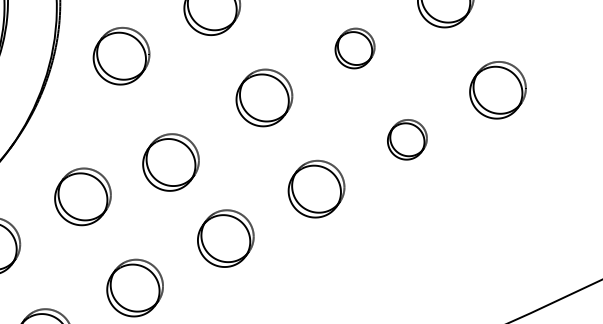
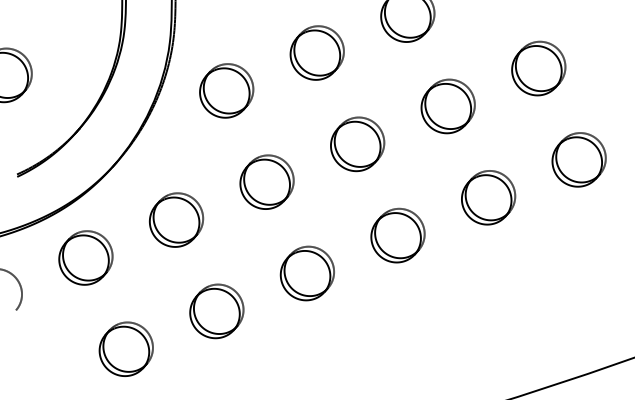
part: (354, 48) -> (447, 106), size x1.43
part: (407, 139) -> (488, 197), size x1.43
part: (170, 161) -> (266, 181), moved

